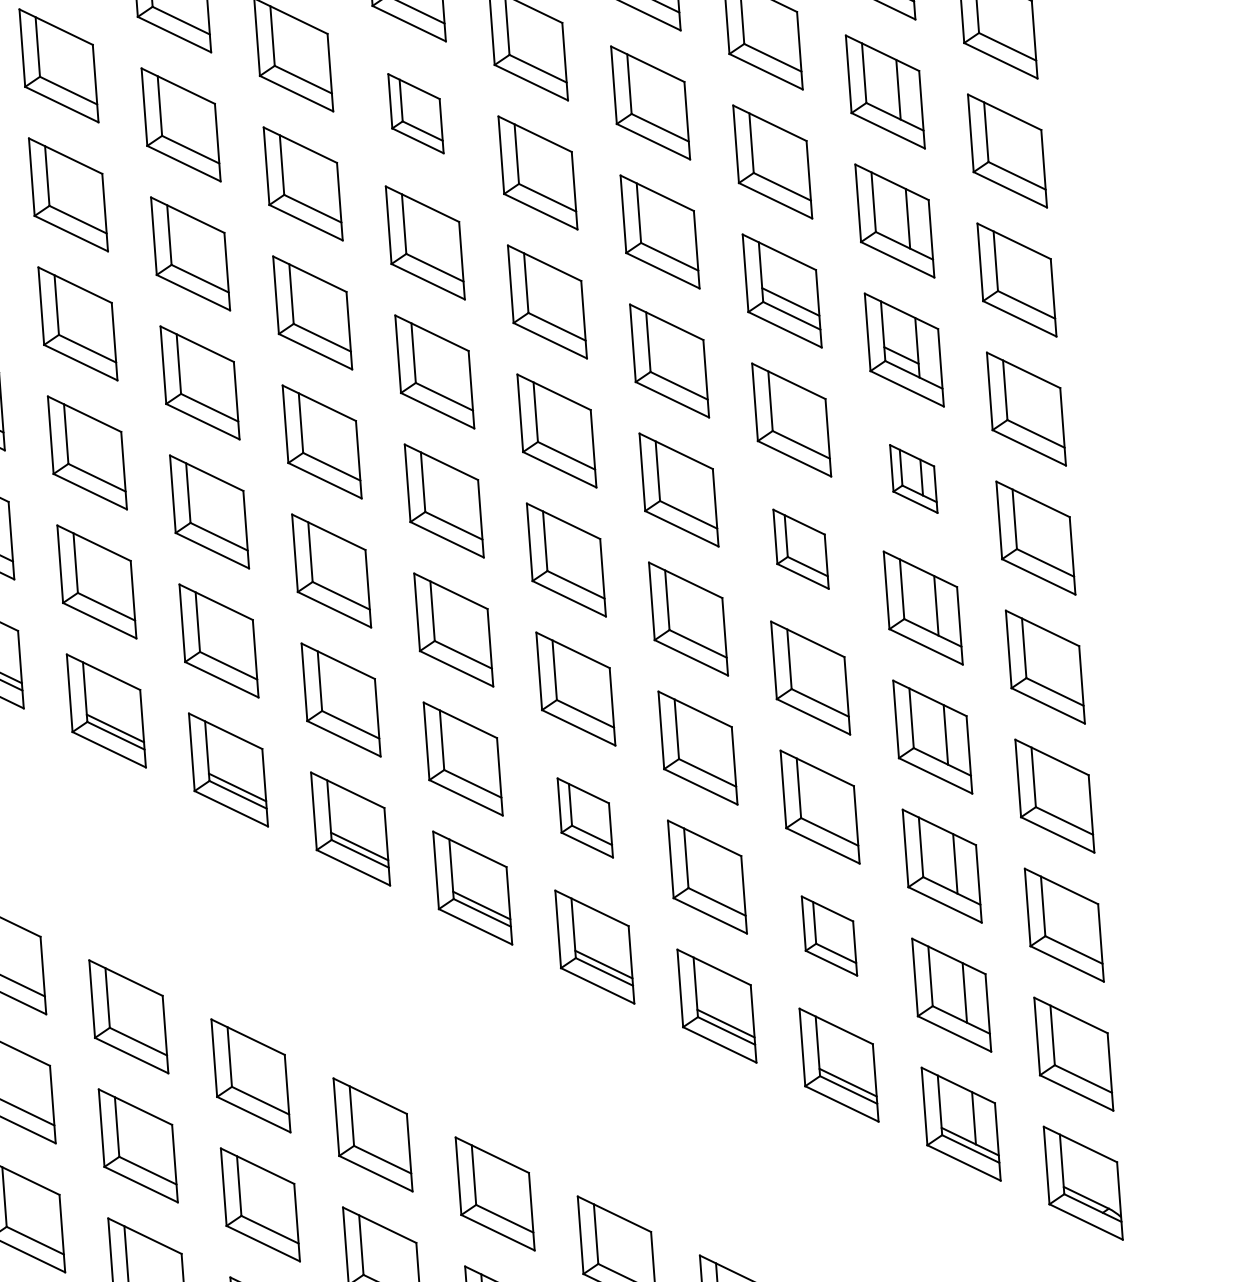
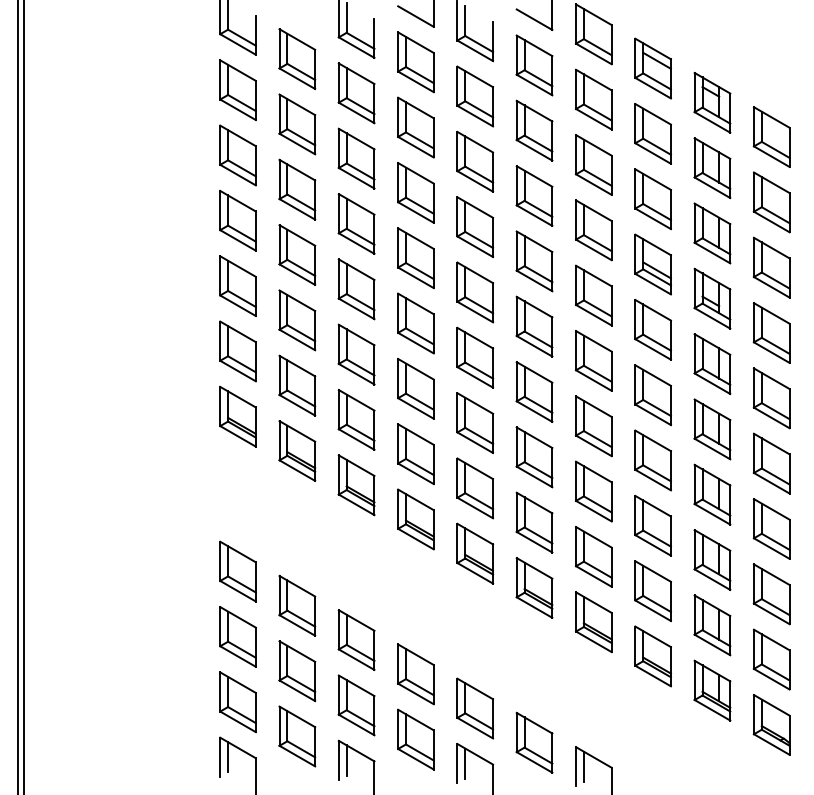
part: (416, 113) -> (475, 161), size x1.43
part: (913, 477) -> (712, 363), size x1.67
part: (799, 549) -> (652, 395), size x1.43
part: (585, 817) -> (534, 522), size x1.43
part: (828, 935) -> (652, 590), size x1.43

